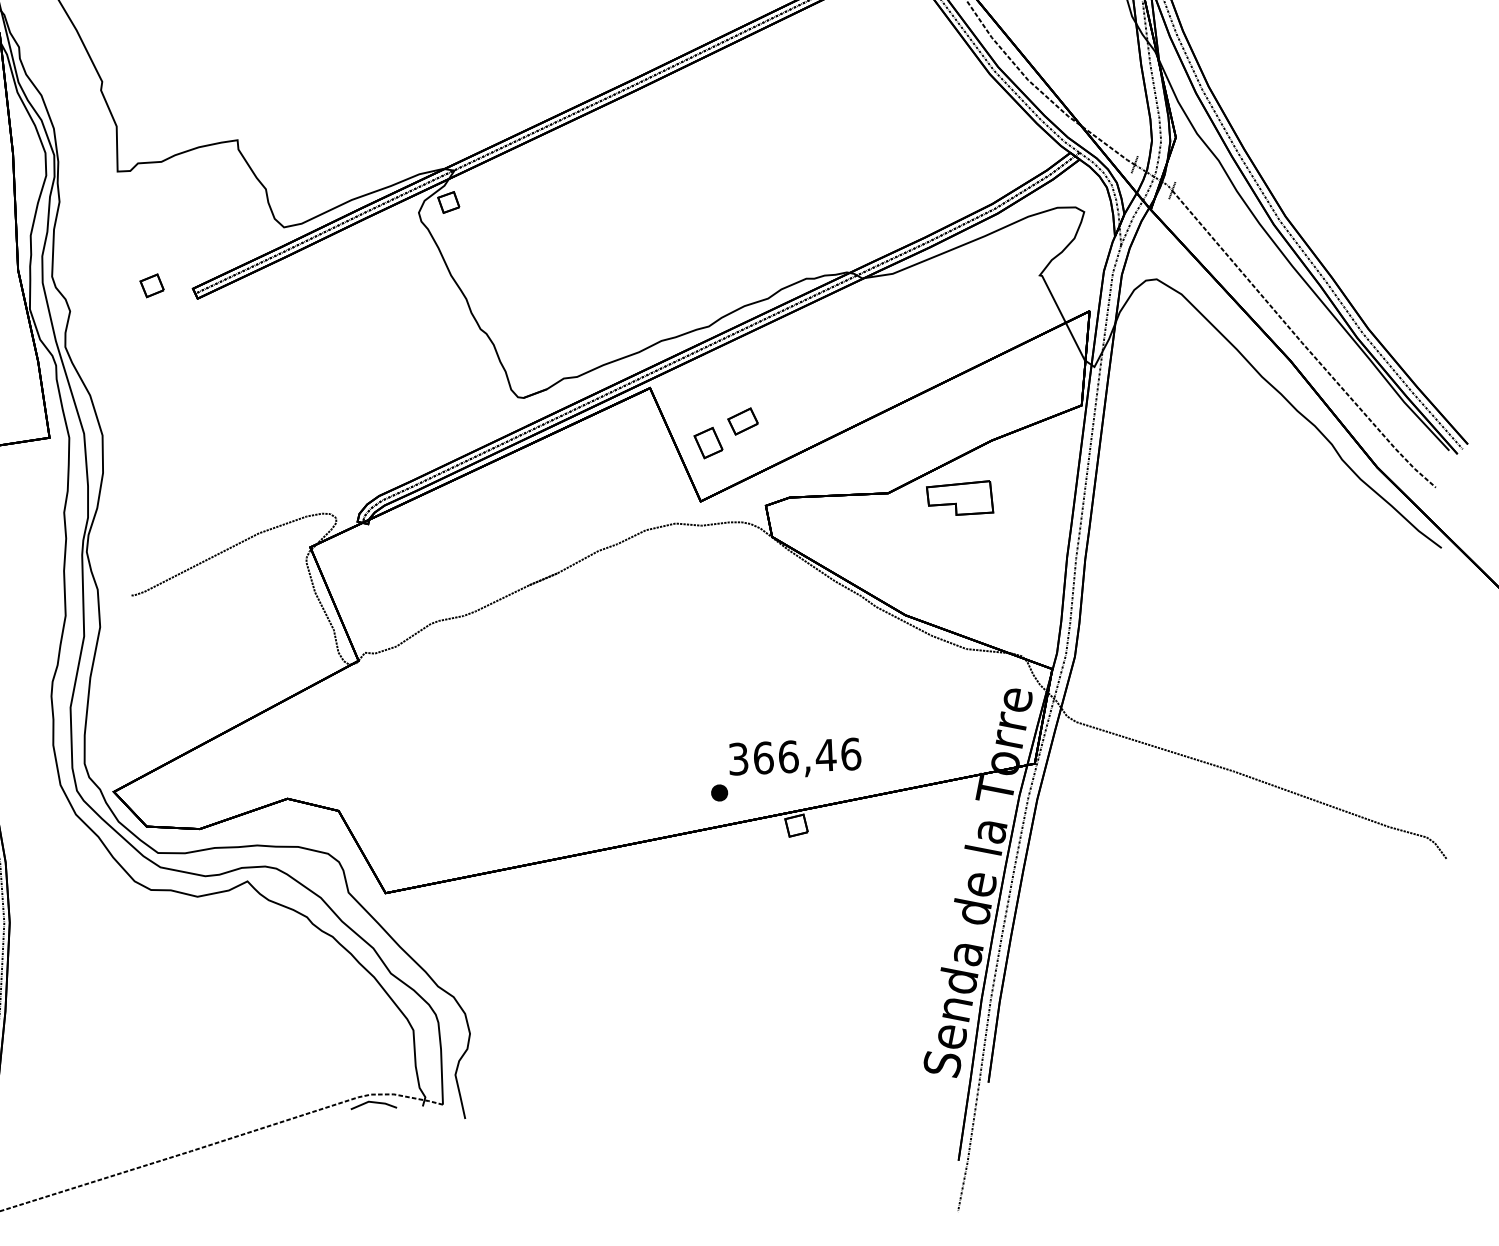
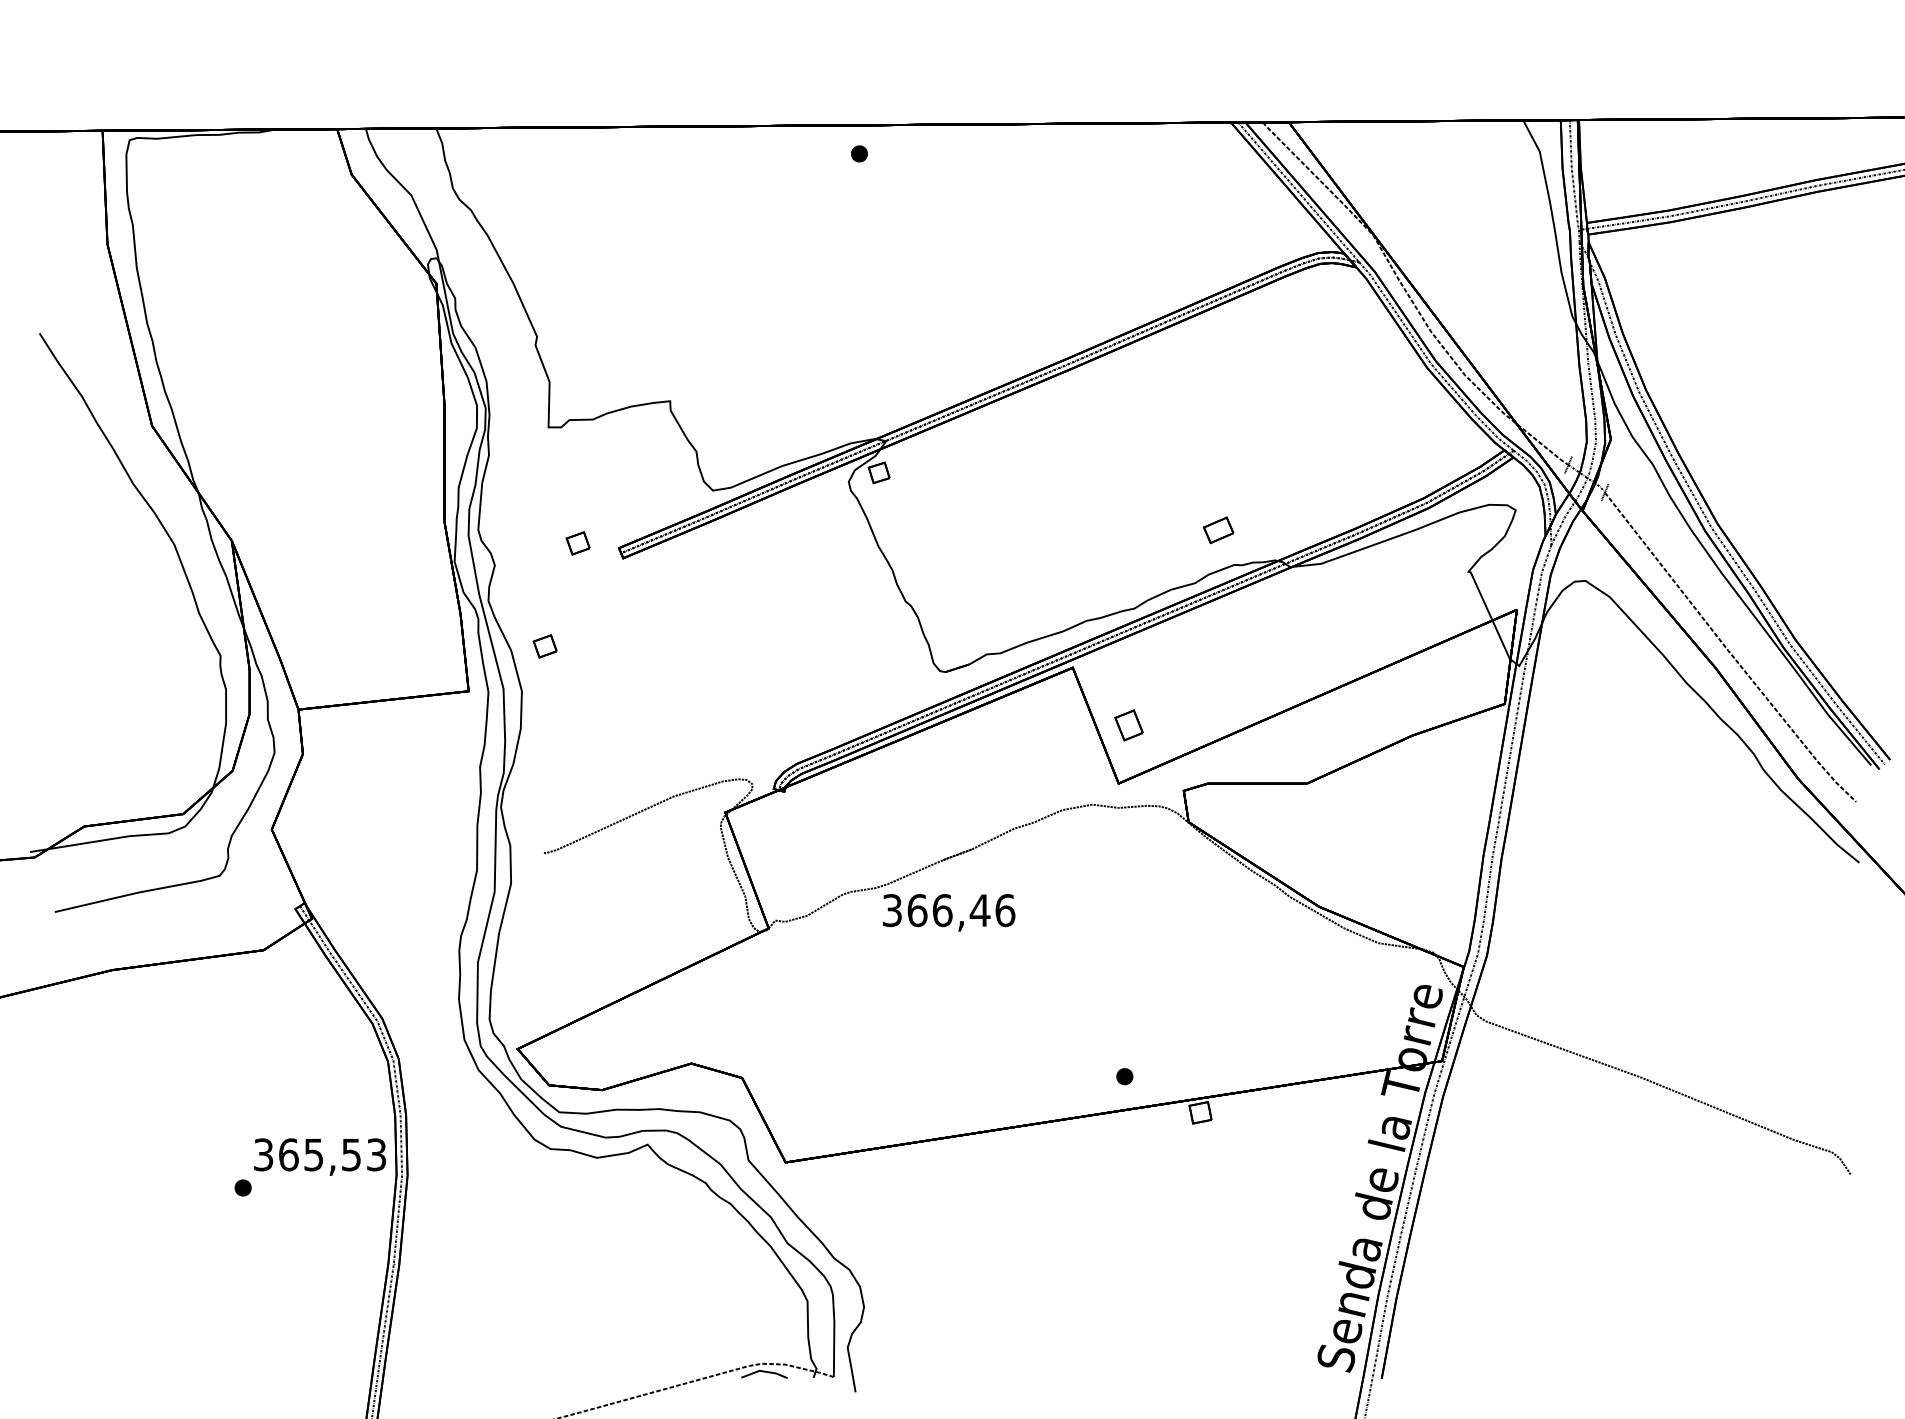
part: (123, 389) -> (544, 646), added
part: (742, 421) -> (1218, 530), moved
part: (959, 499) -> (1378, 792), removed
text: (795, 758) -> (949, 912), moved

